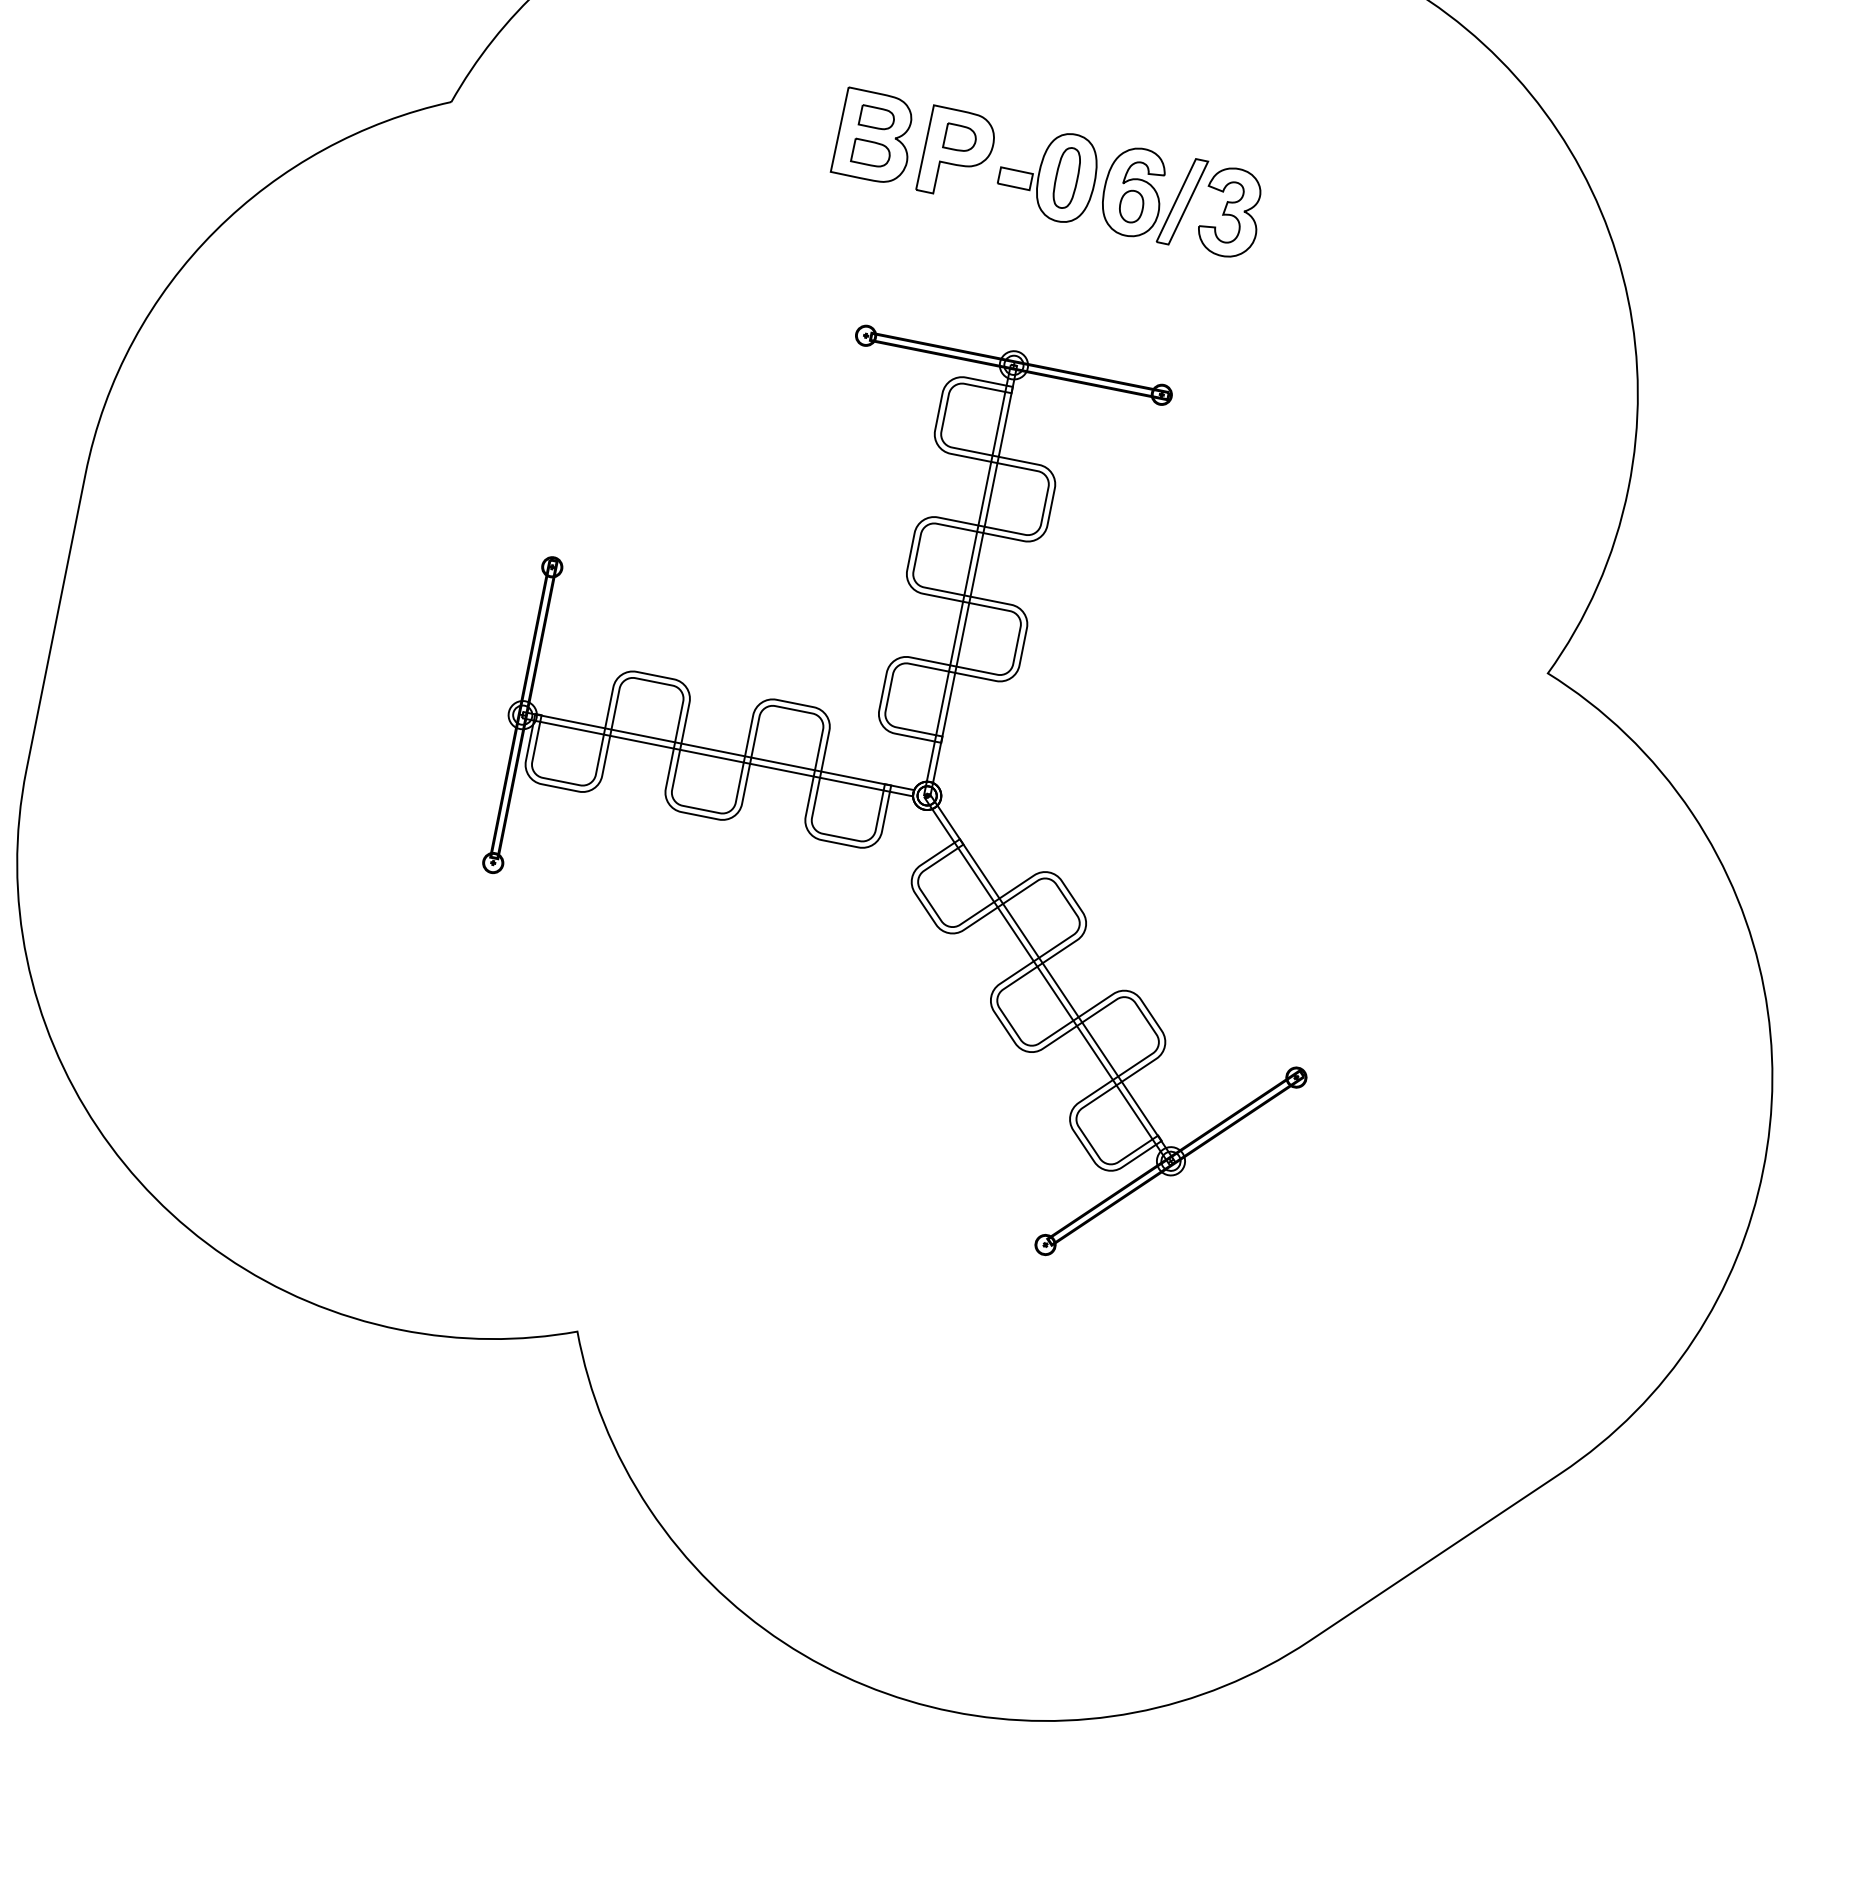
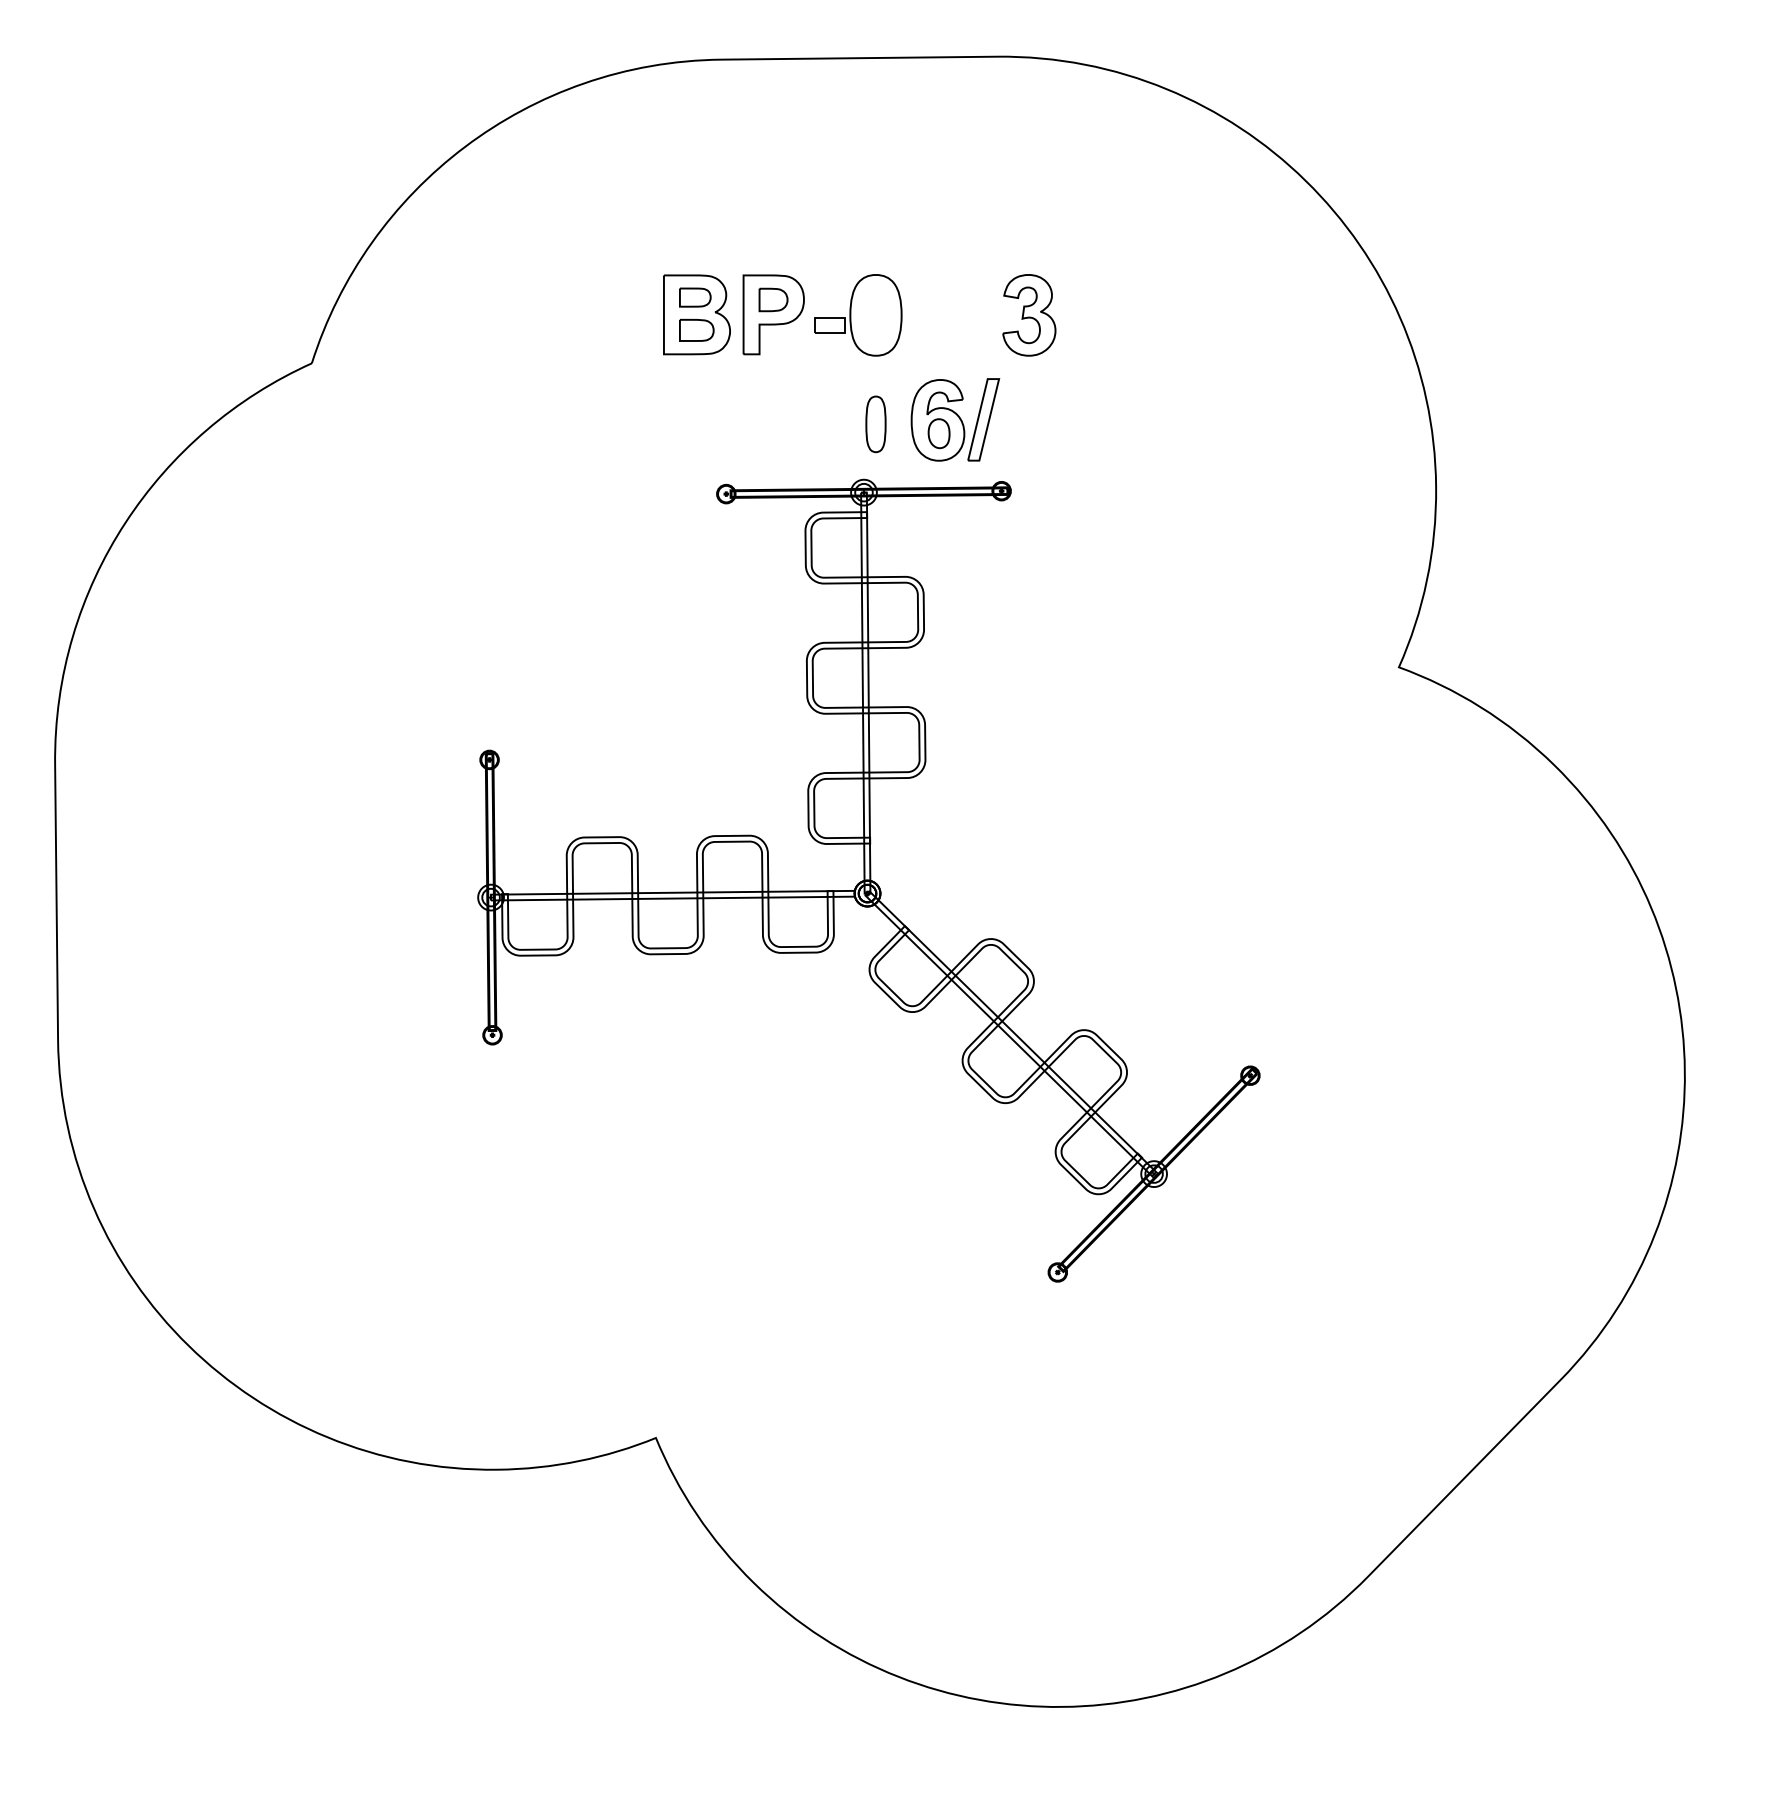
part: (1066, 178) -> (875, 424), moved
part: (1152, 195) -> (955, 419), moved

